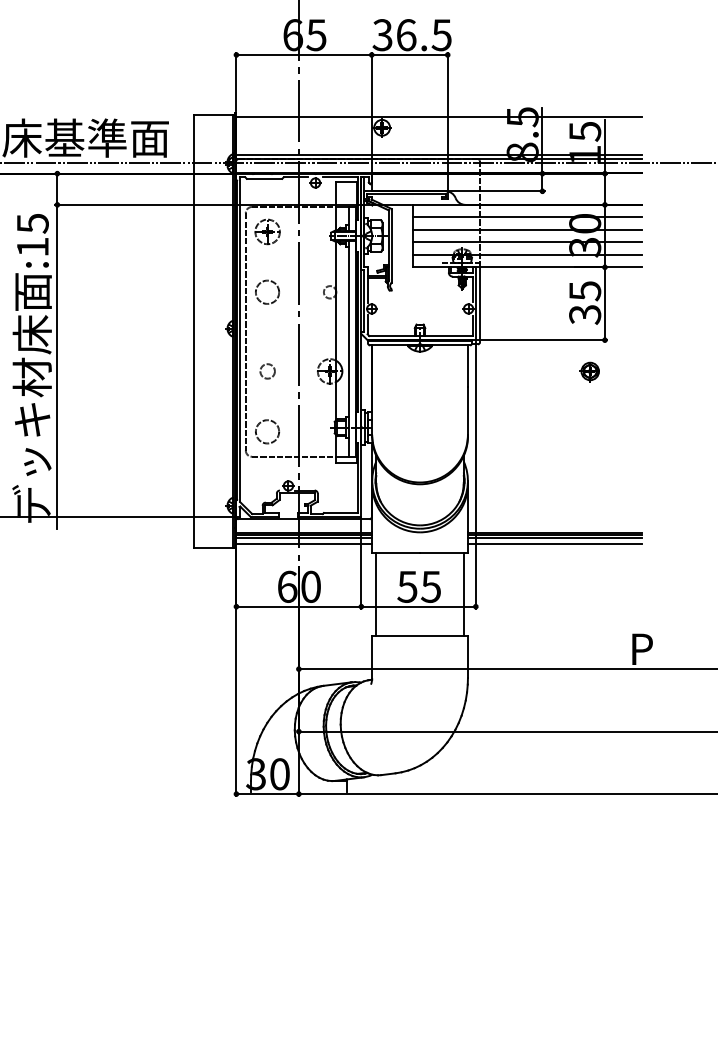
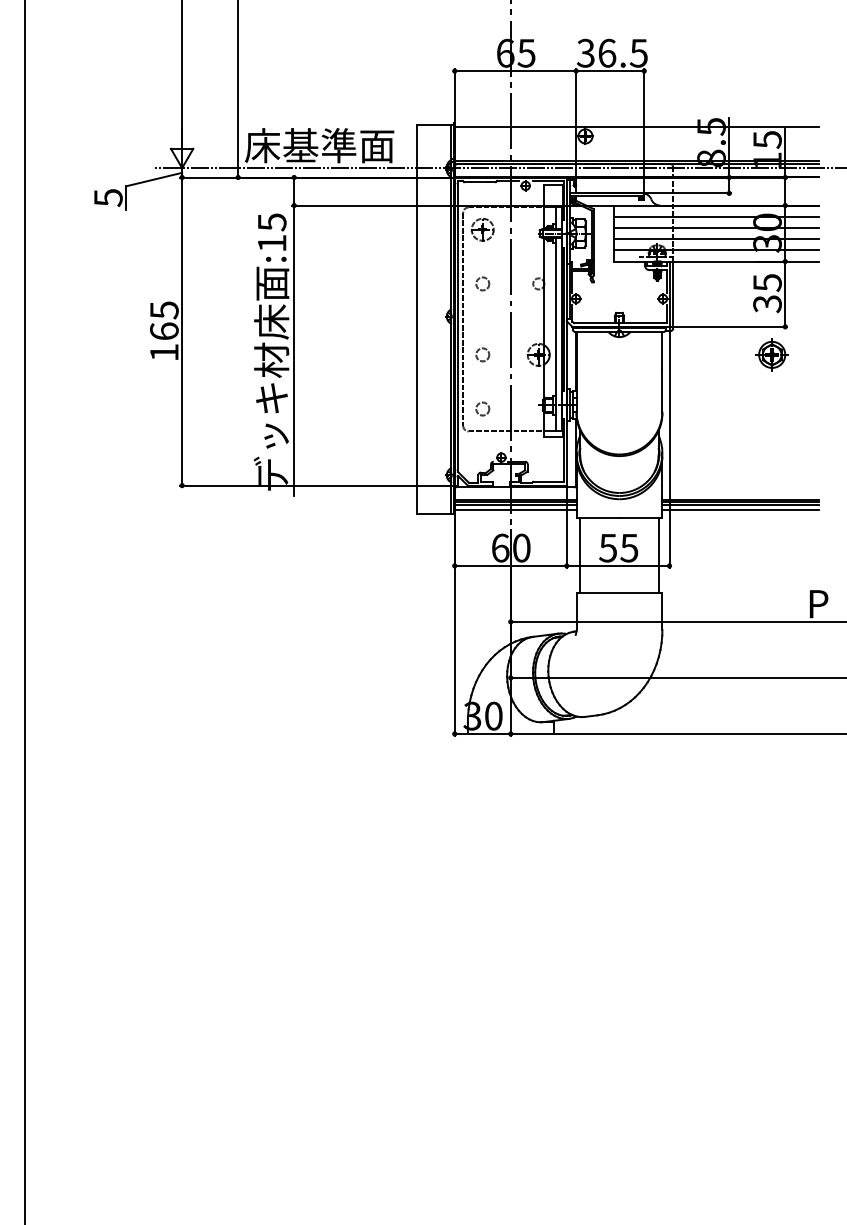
circle: (267, 291) -> (482, 283), size x0.62
part: (589, 370) -> (771, 354), size x1.67
circle: (267, 431) -> (482, 408), size x0.62

